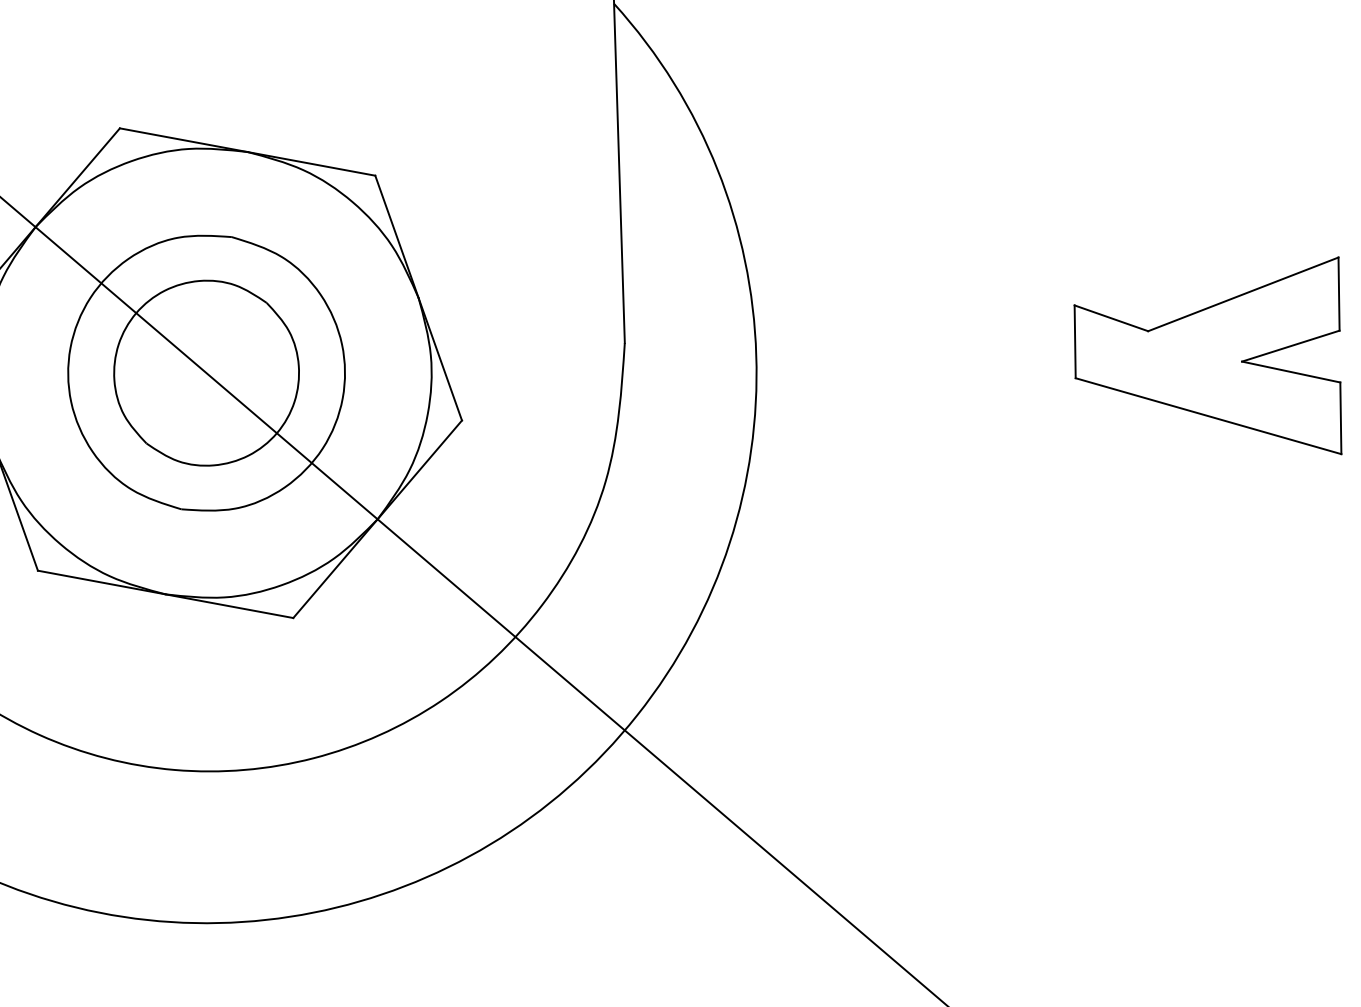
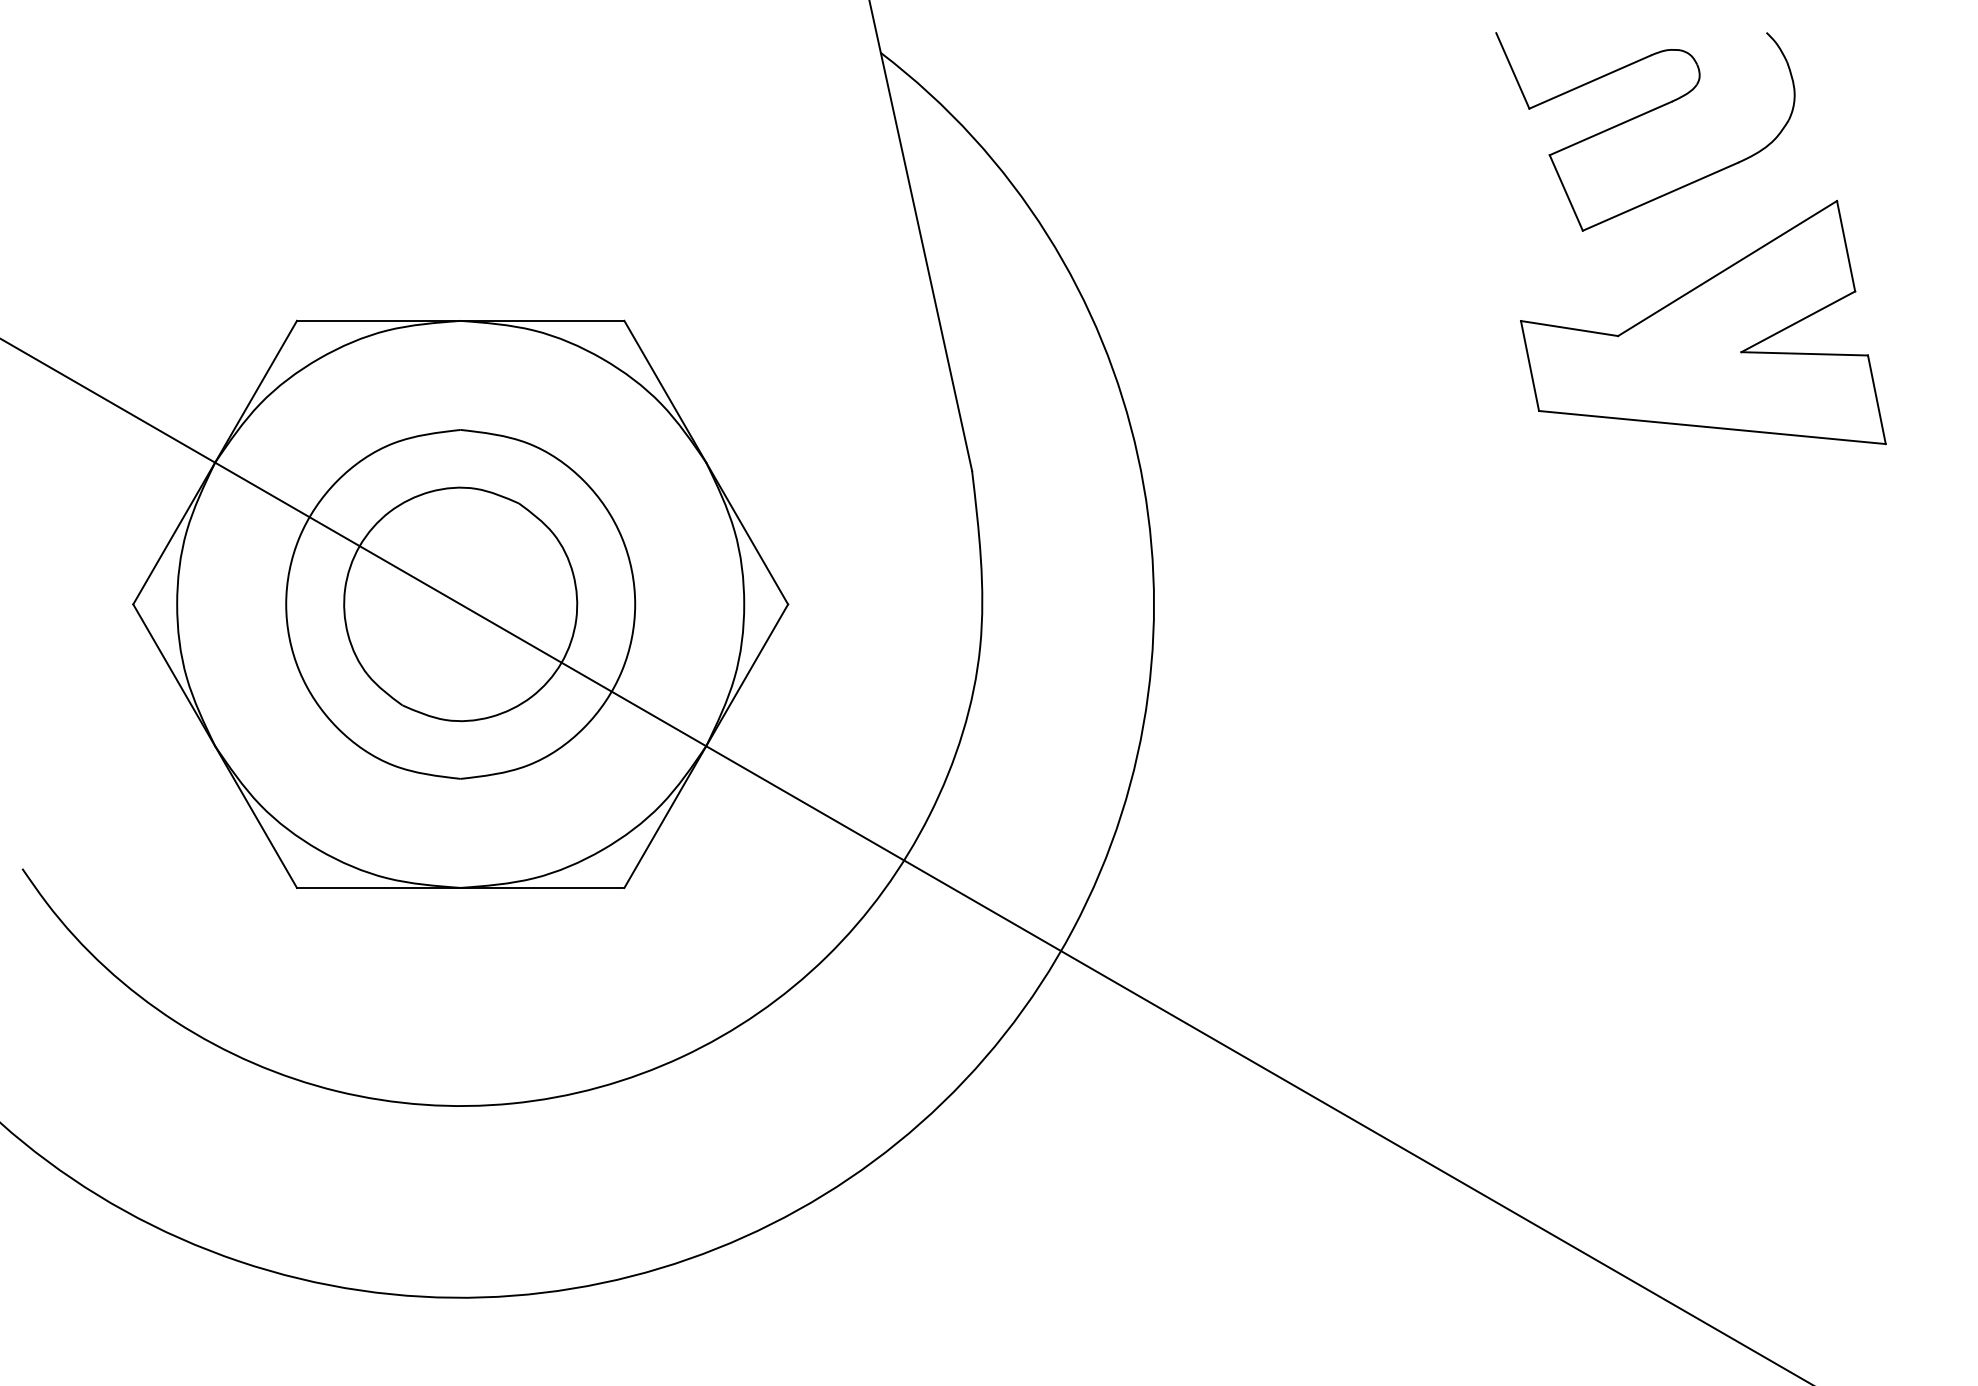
part: (1195, 163) -> (1638, 117), added

